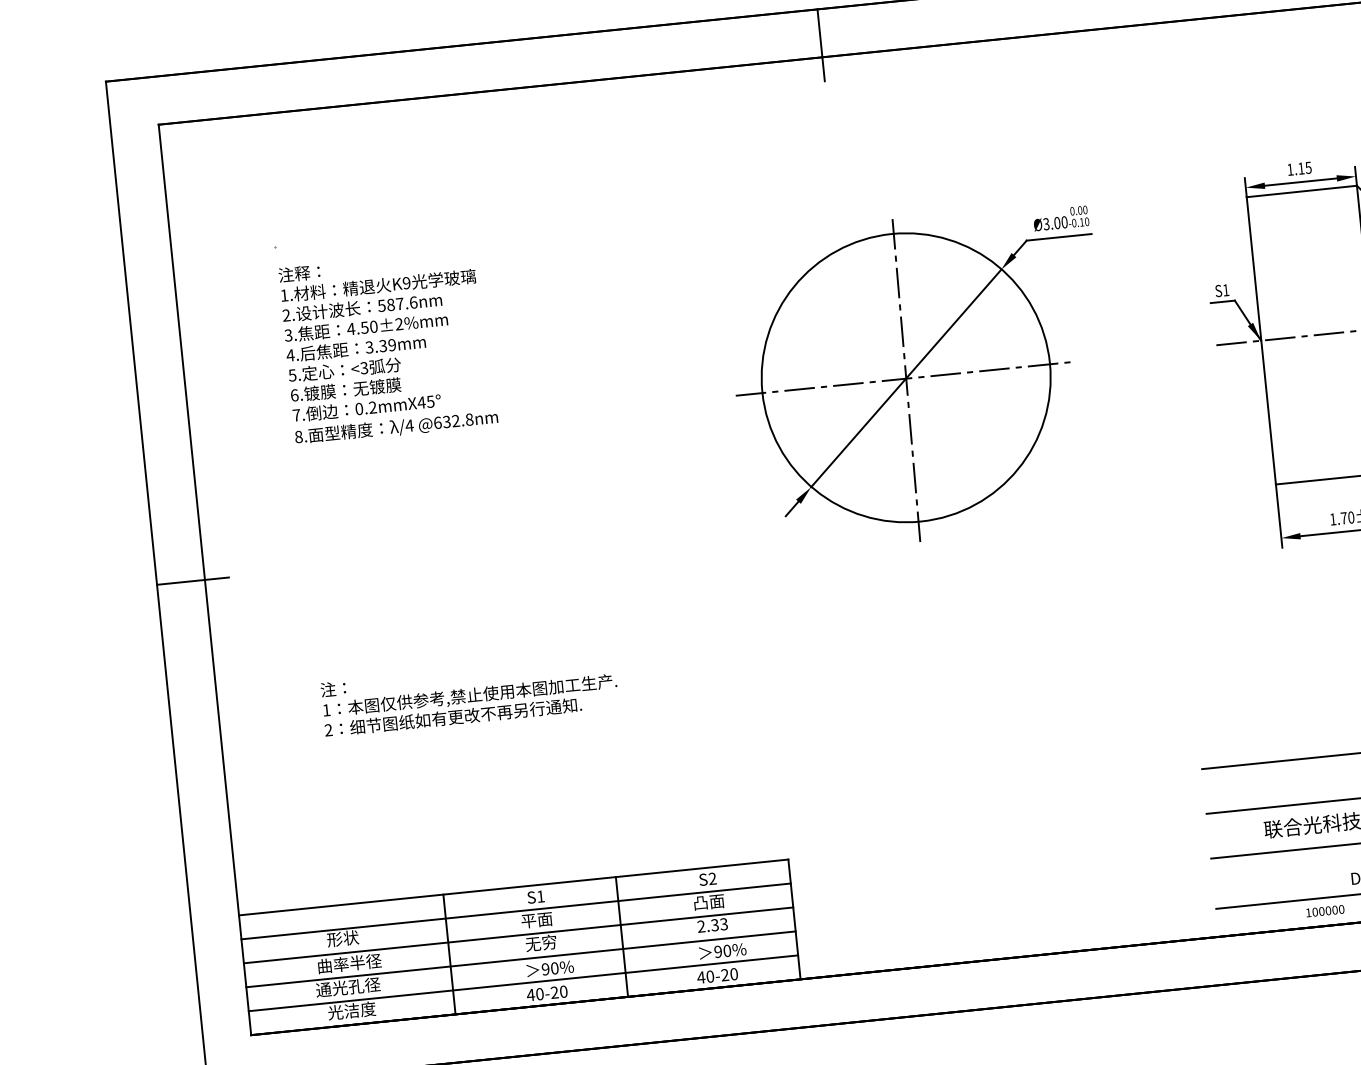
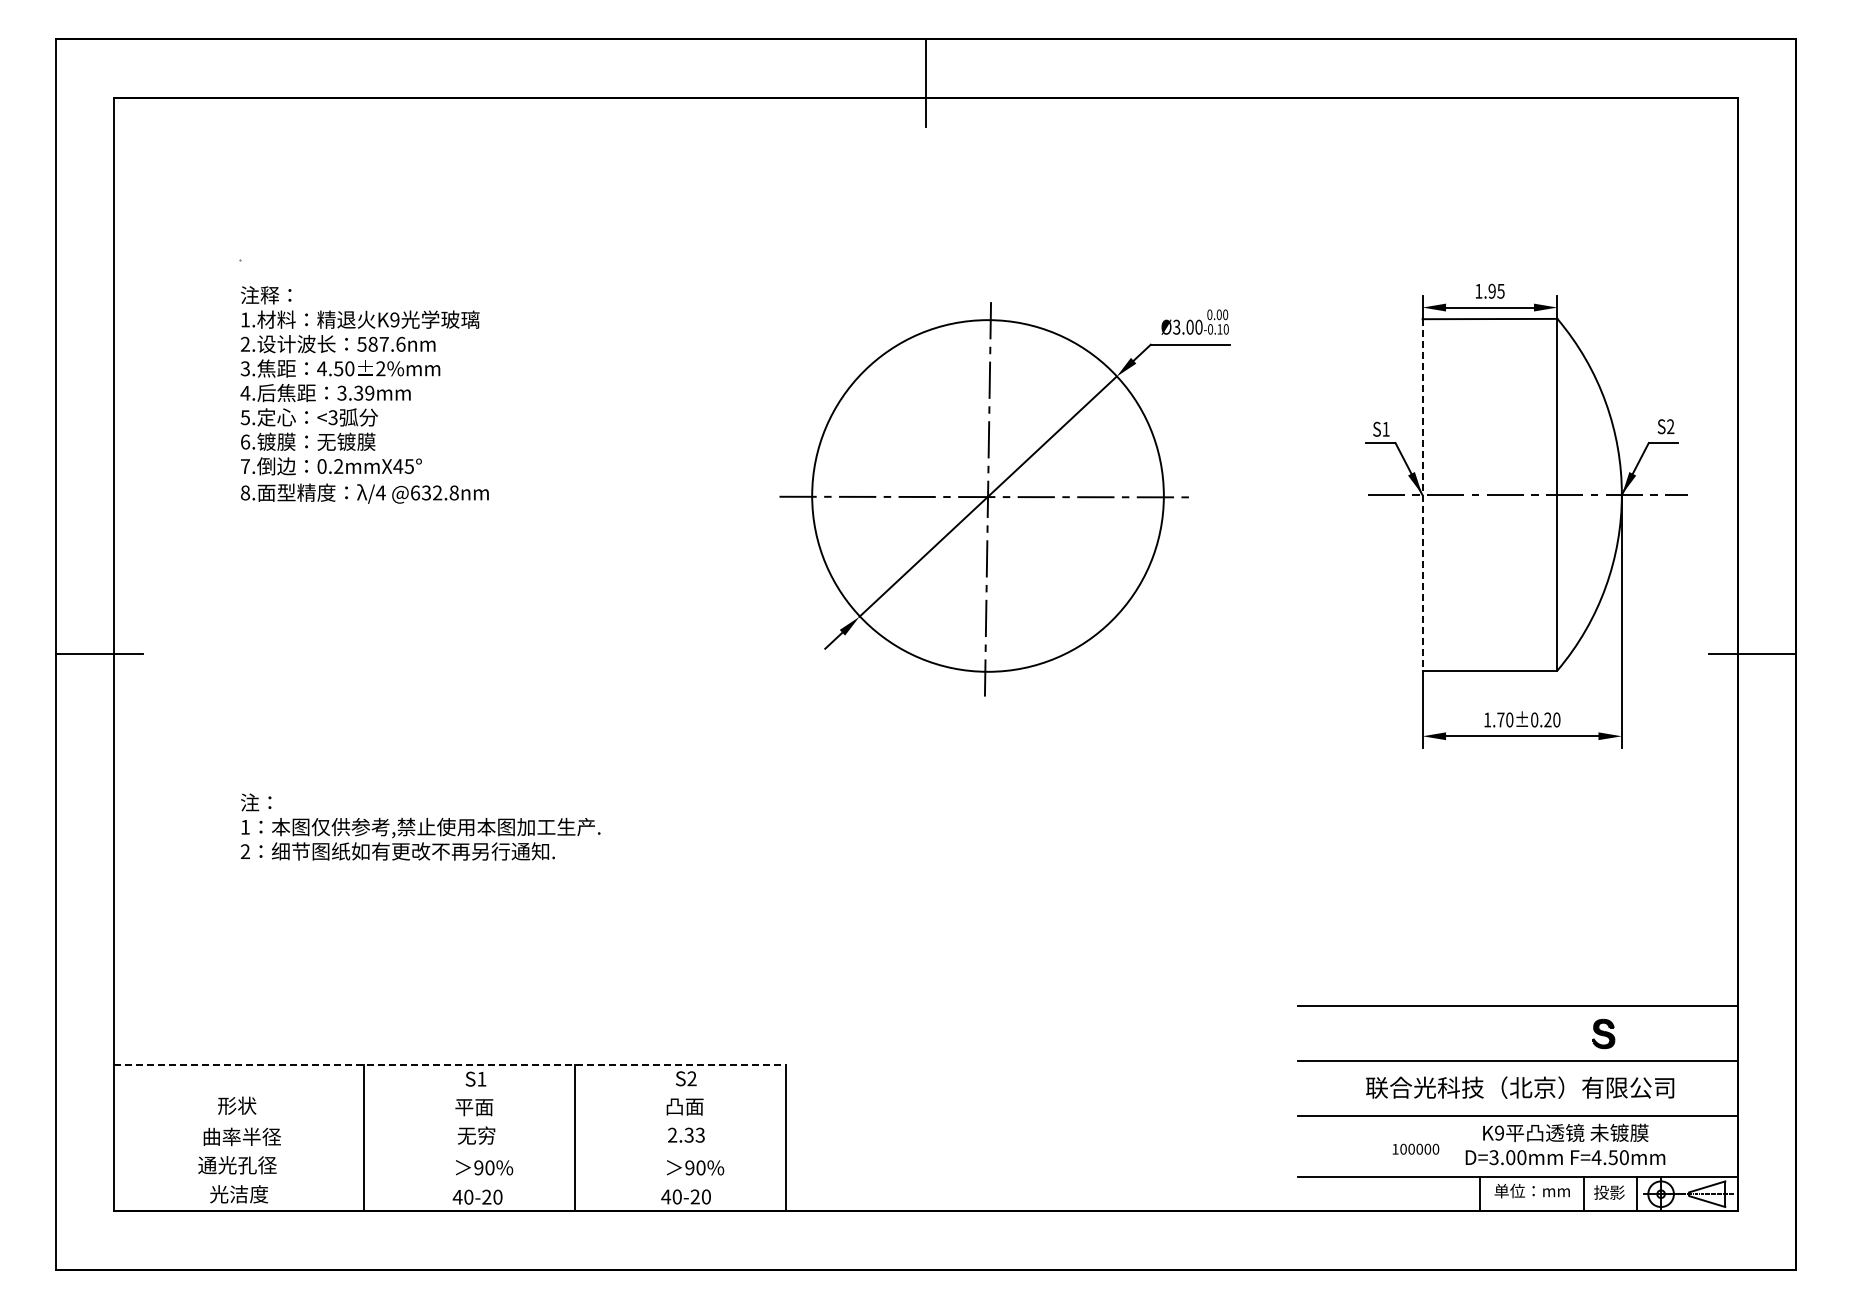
text: (1300, 168) -> (1491, 290), 1.15 -> 1.95
line: (1261, 340) -> (1422, 494), solid -> dashed
line: (513, 887) -> (450, 1064), solid -> dashed
text: (1324, 910) -> (1415, 1148), moved
line: (516, 911) -> (450, 1094), removed
line: (518, 935) -> (450, 1123), removed
line: (521, 959) -> (450, 1152), removed
line: (523, 983) -> (450, 1182), removed

